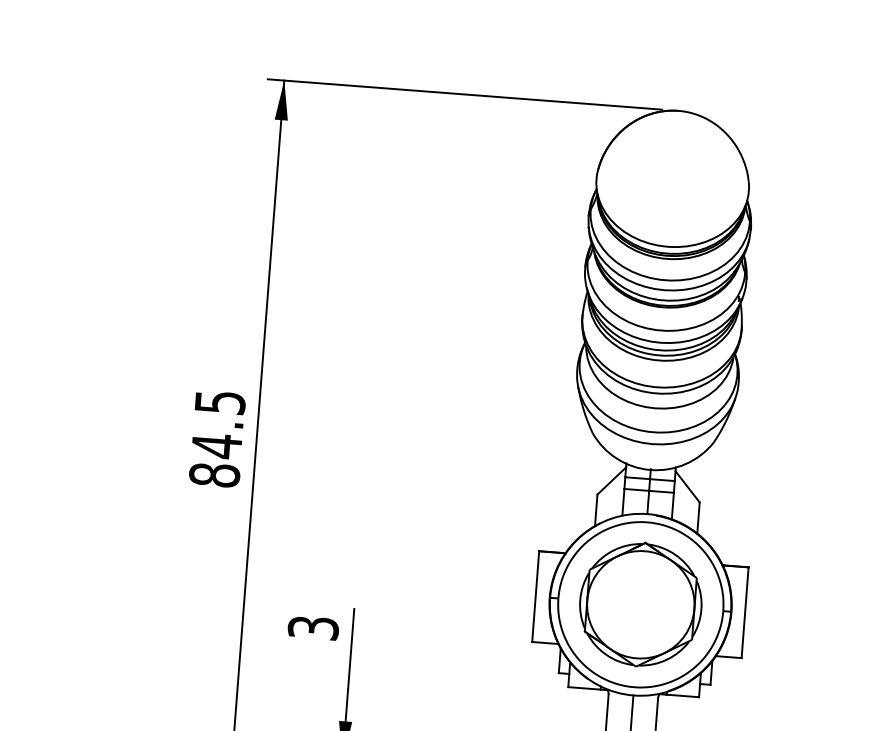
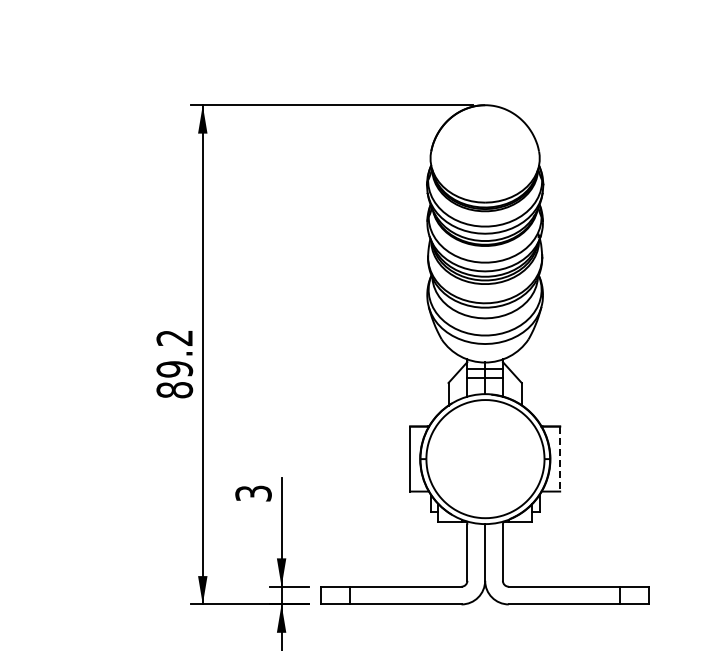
text: (218, 425) -> (174, 354), 84.5 -> 89.2
part: (640, 603) -> (485, 458), removed
line: (745, 613) -> (560, 459), solid -> dashed

